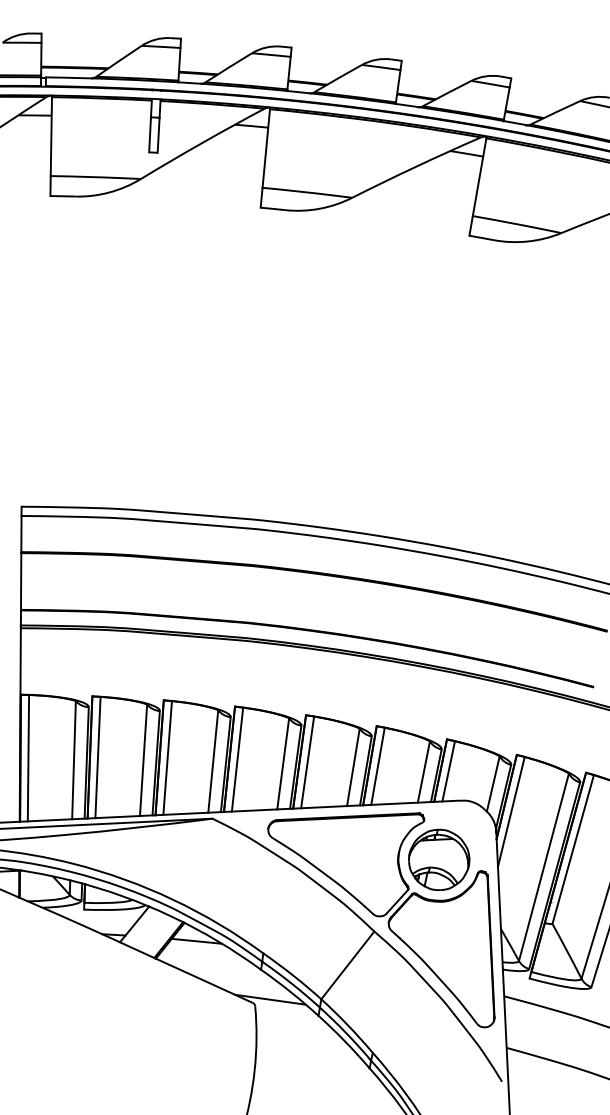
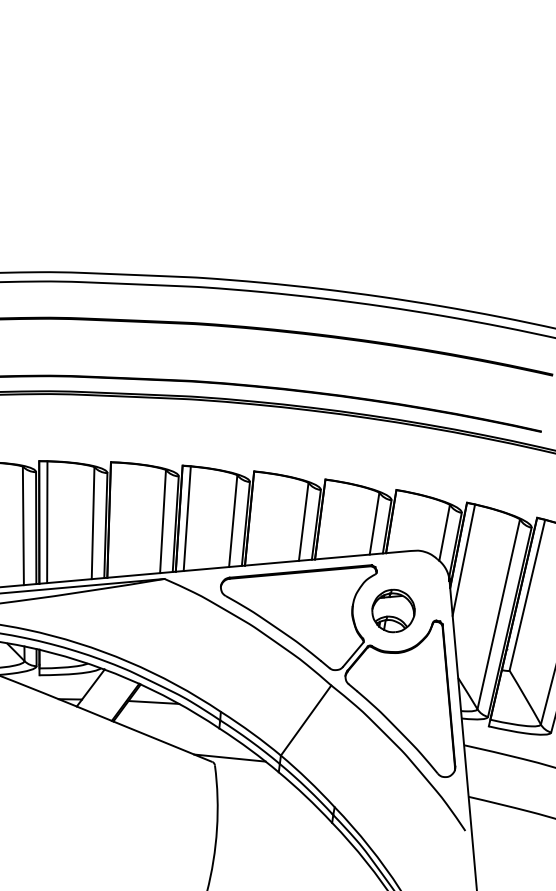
line: (167, 757) -> (116, 519), removed
line: (307, 762) -> (257, 518), removed
line: (377, 765) -> (327, 518), removed
line: (448, 771) -> (399, 522), removed
part: (439, 859) -> (393, 610), size x0.7

